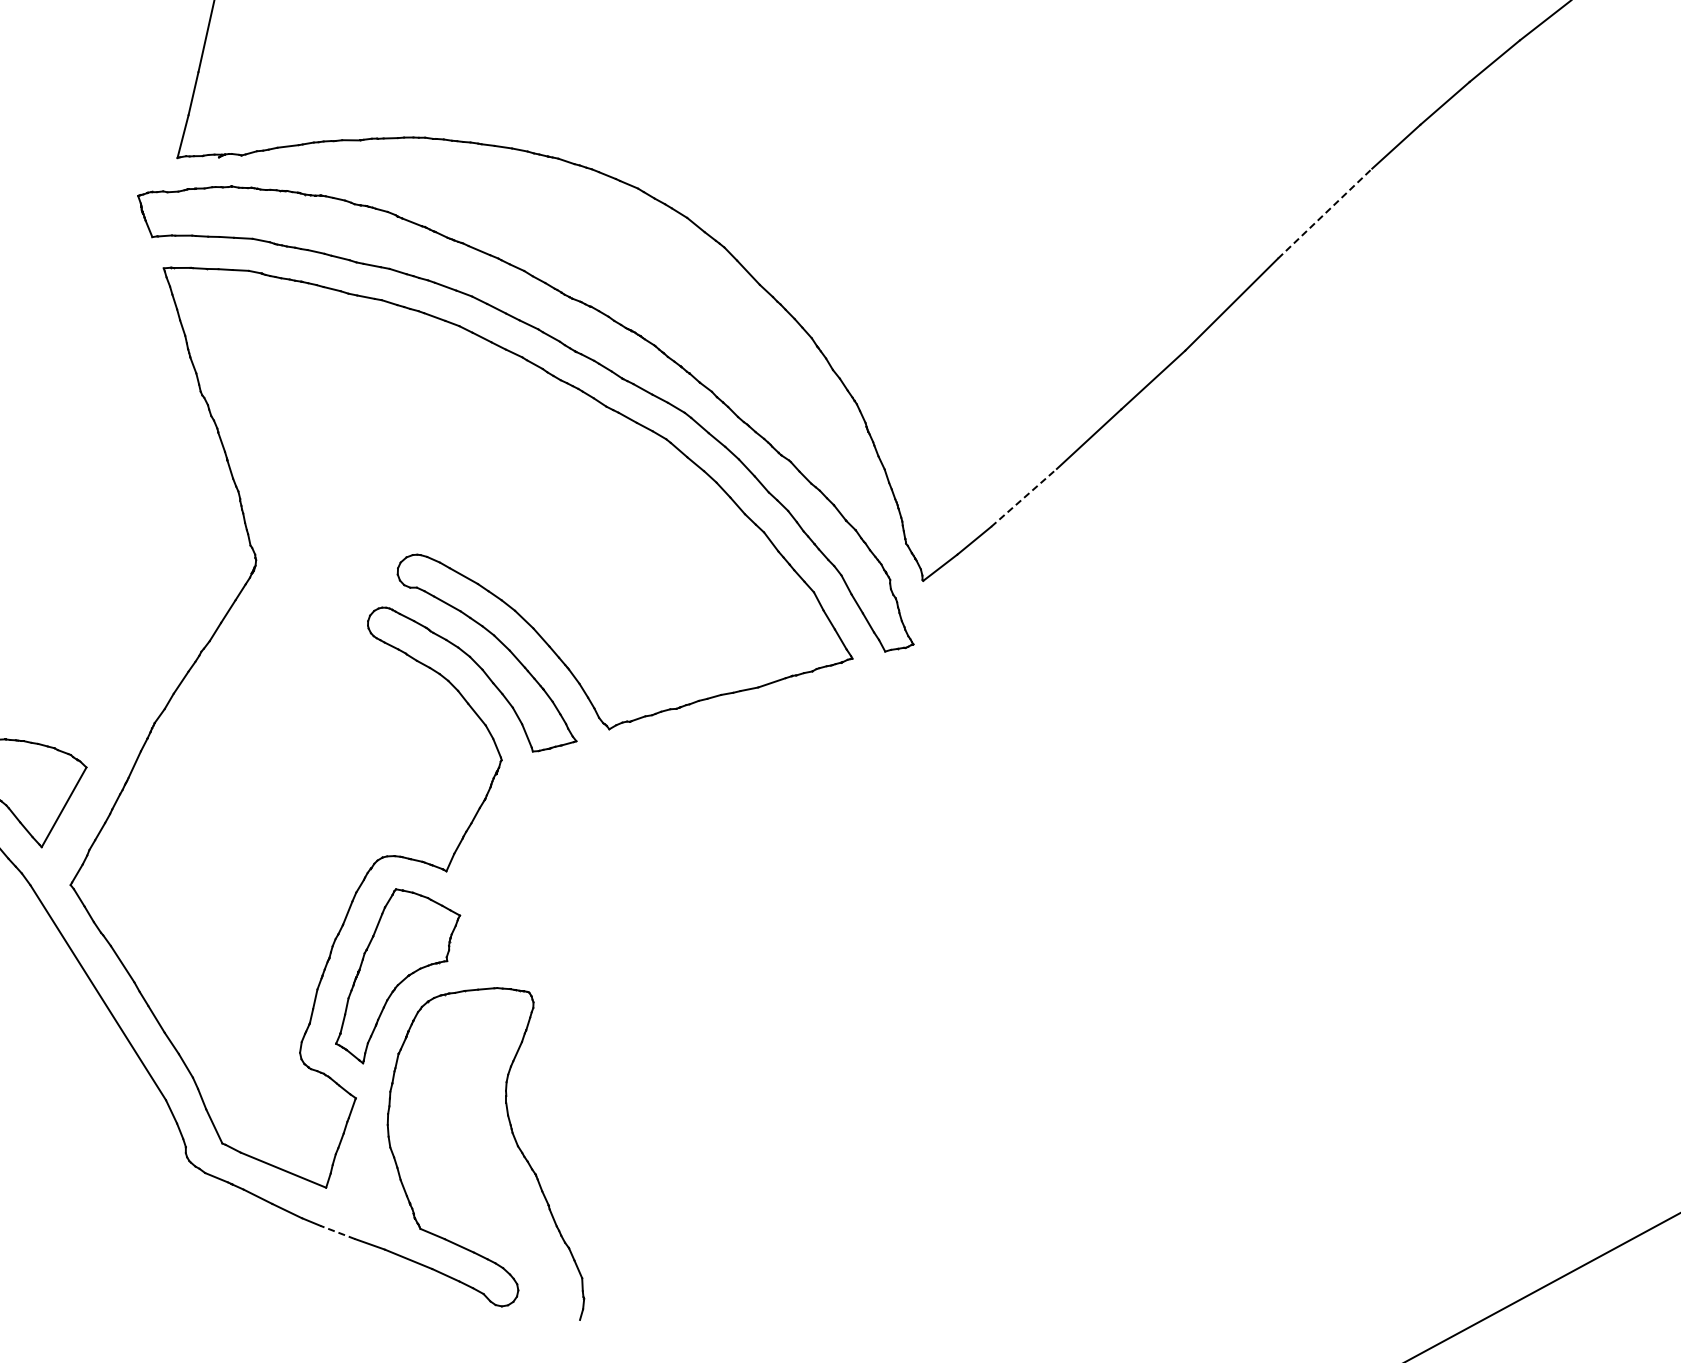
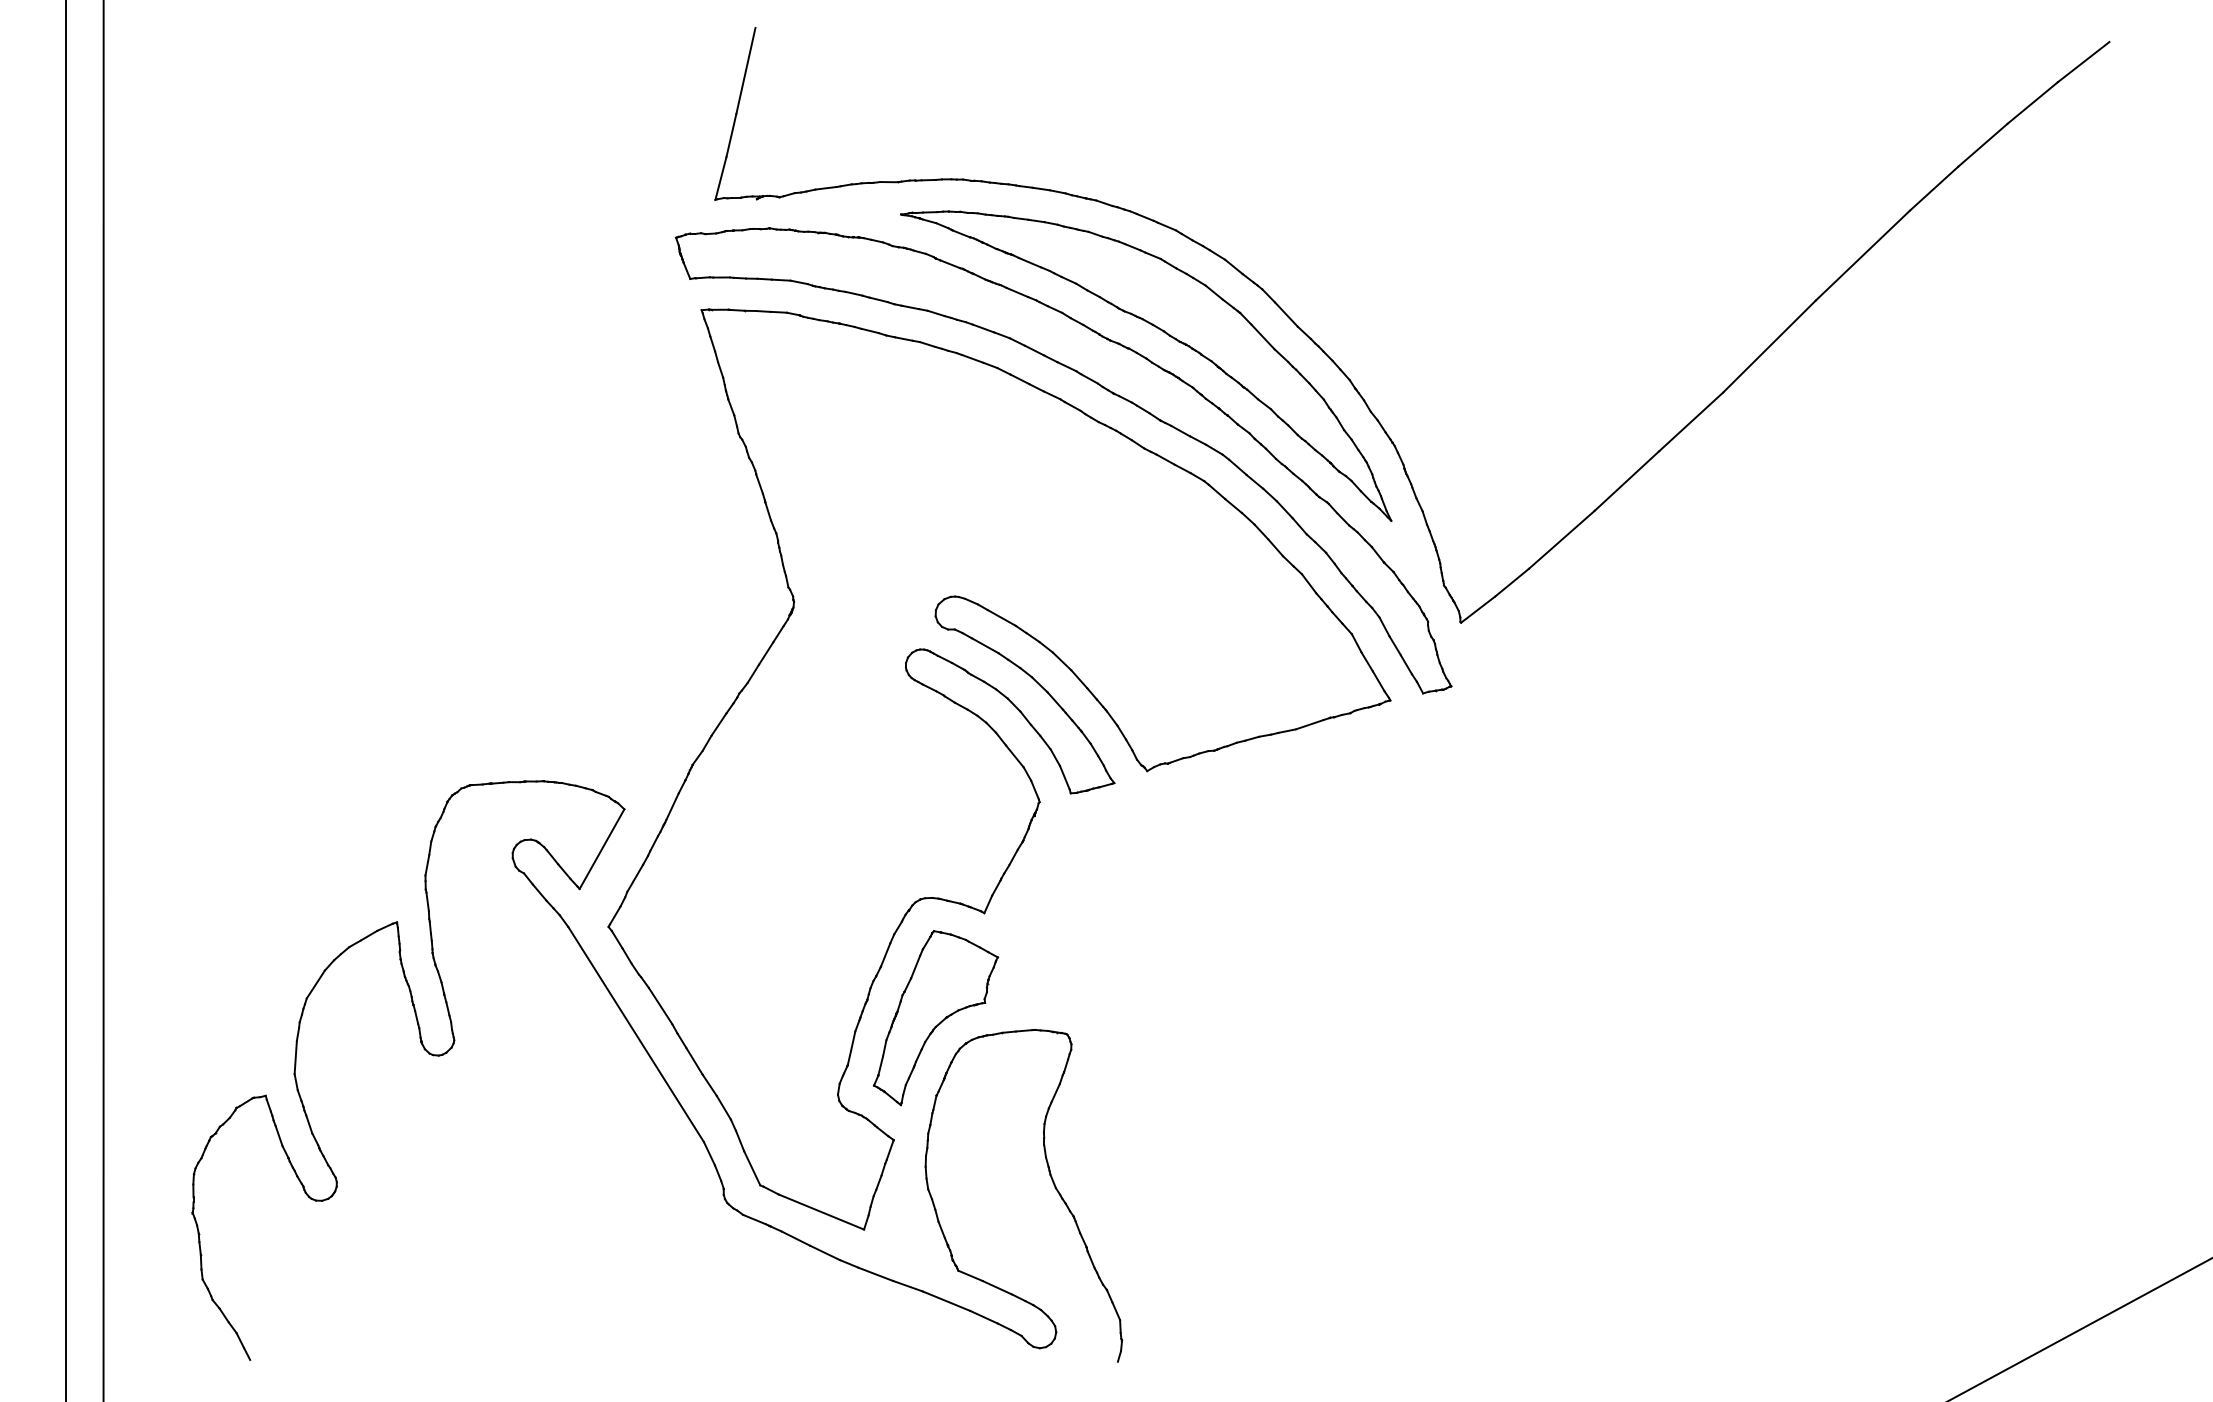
line: (1325, 213) -> (1863, 255), dashed -> solid
part: (629, 293) -> (1167, 335), added
line: (1023, 497) -> (1561, 539), dashed -> solid
line: (337, 1232) -> (875, 1274), dashed -> solid

